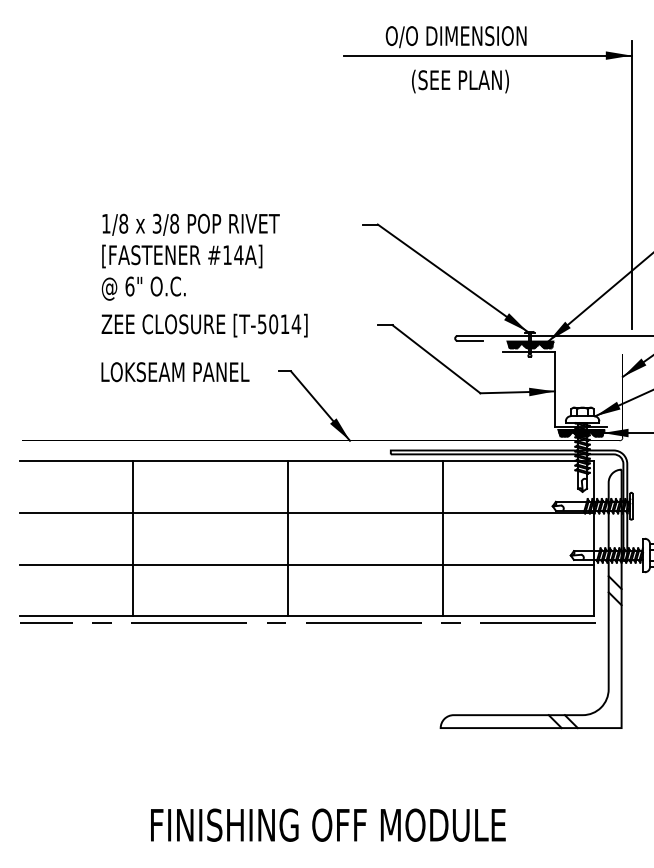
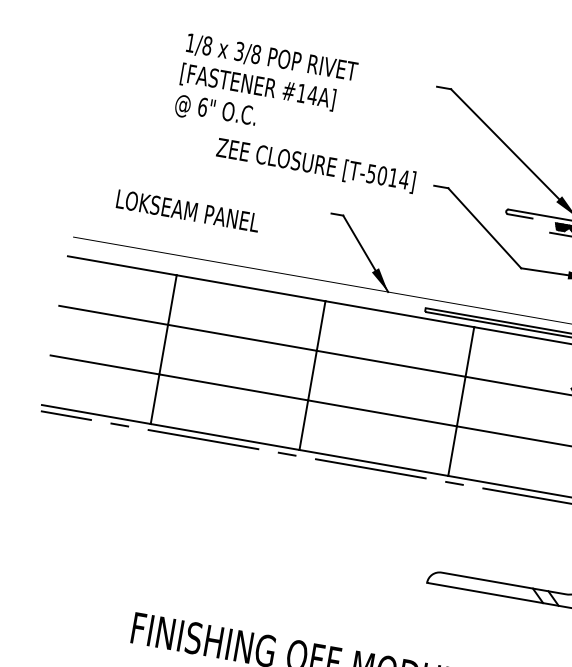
text: (204, 325) -> (315, 165), moved
text: (175, 372) -> (188, 211), moved

